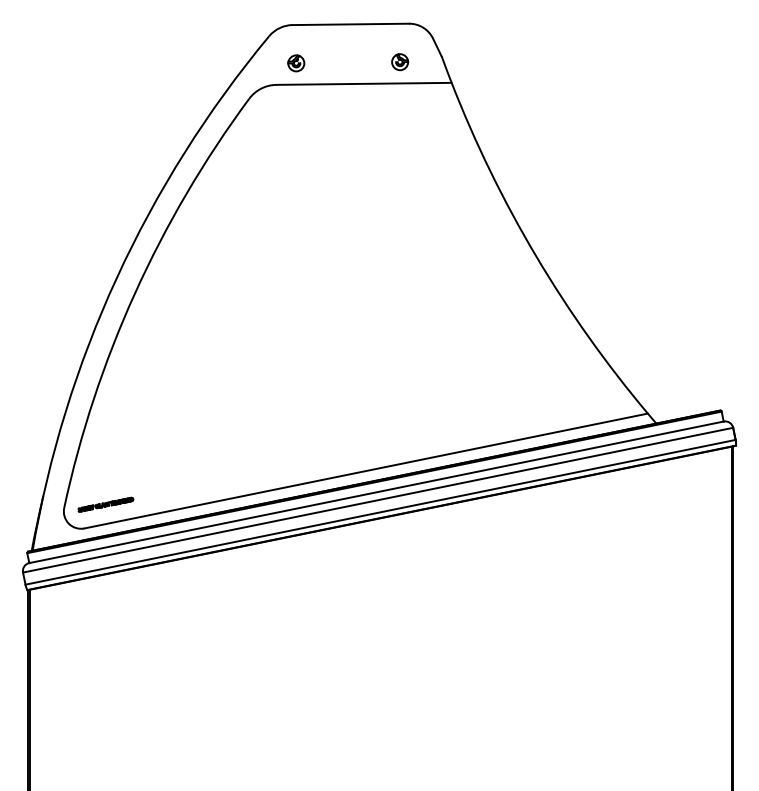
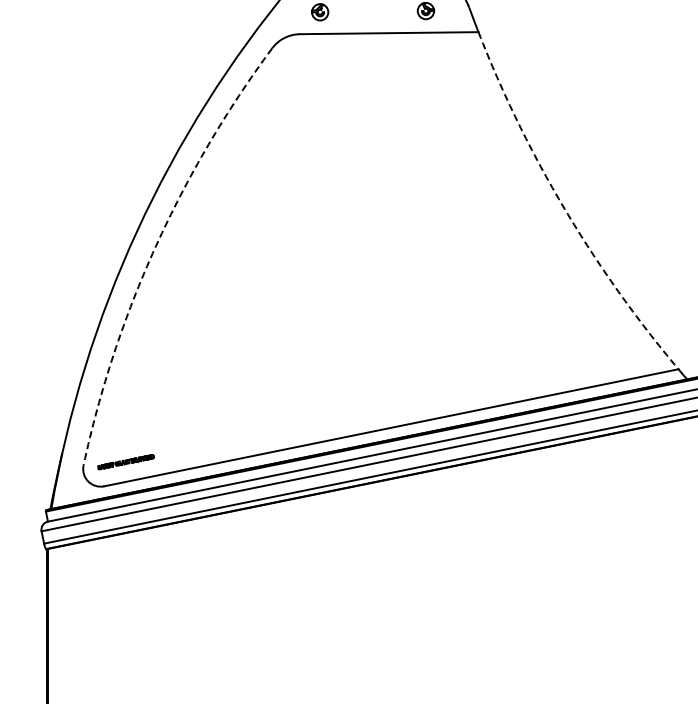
arc: (536, 256) -> (564, 209), solid -> dashed
arc: (134, 293) -> (155, 246), solid -> dashed

